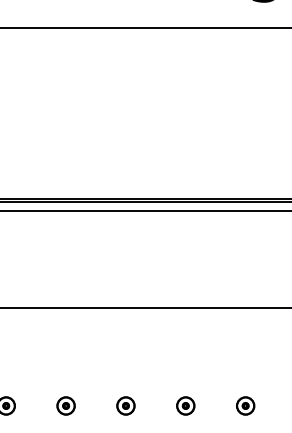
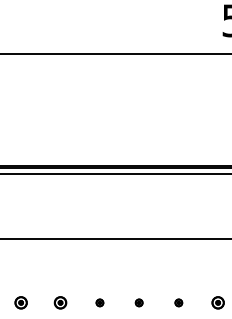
part: (65, 405) -> (99, 302), size x0.6
part: (124, 405) -> (138, 302), size x0.6
part: (185, 405) -> (178, 302), size x0.6

